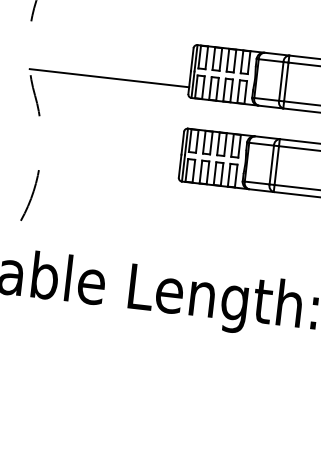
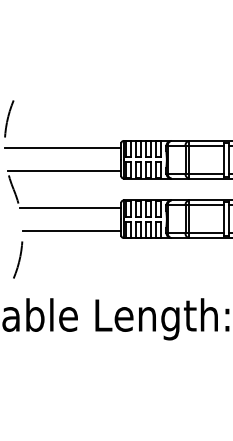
line: (110, 45) -> (62, 148), added
line: (112, 130) -> (70, 207), added
line: (109, 162) -> (71, 230), added

